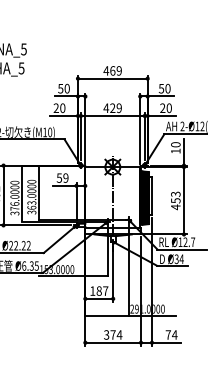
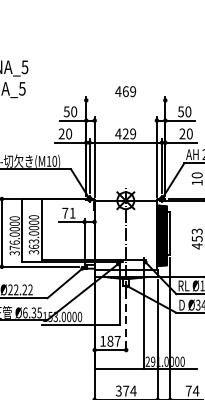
line: (112, 78) -> (125, 100), removed
text: (62, 177) -> (68, 212), 59 -> 71
line: (113, 274) -> (126, 322), solid -> dashed

